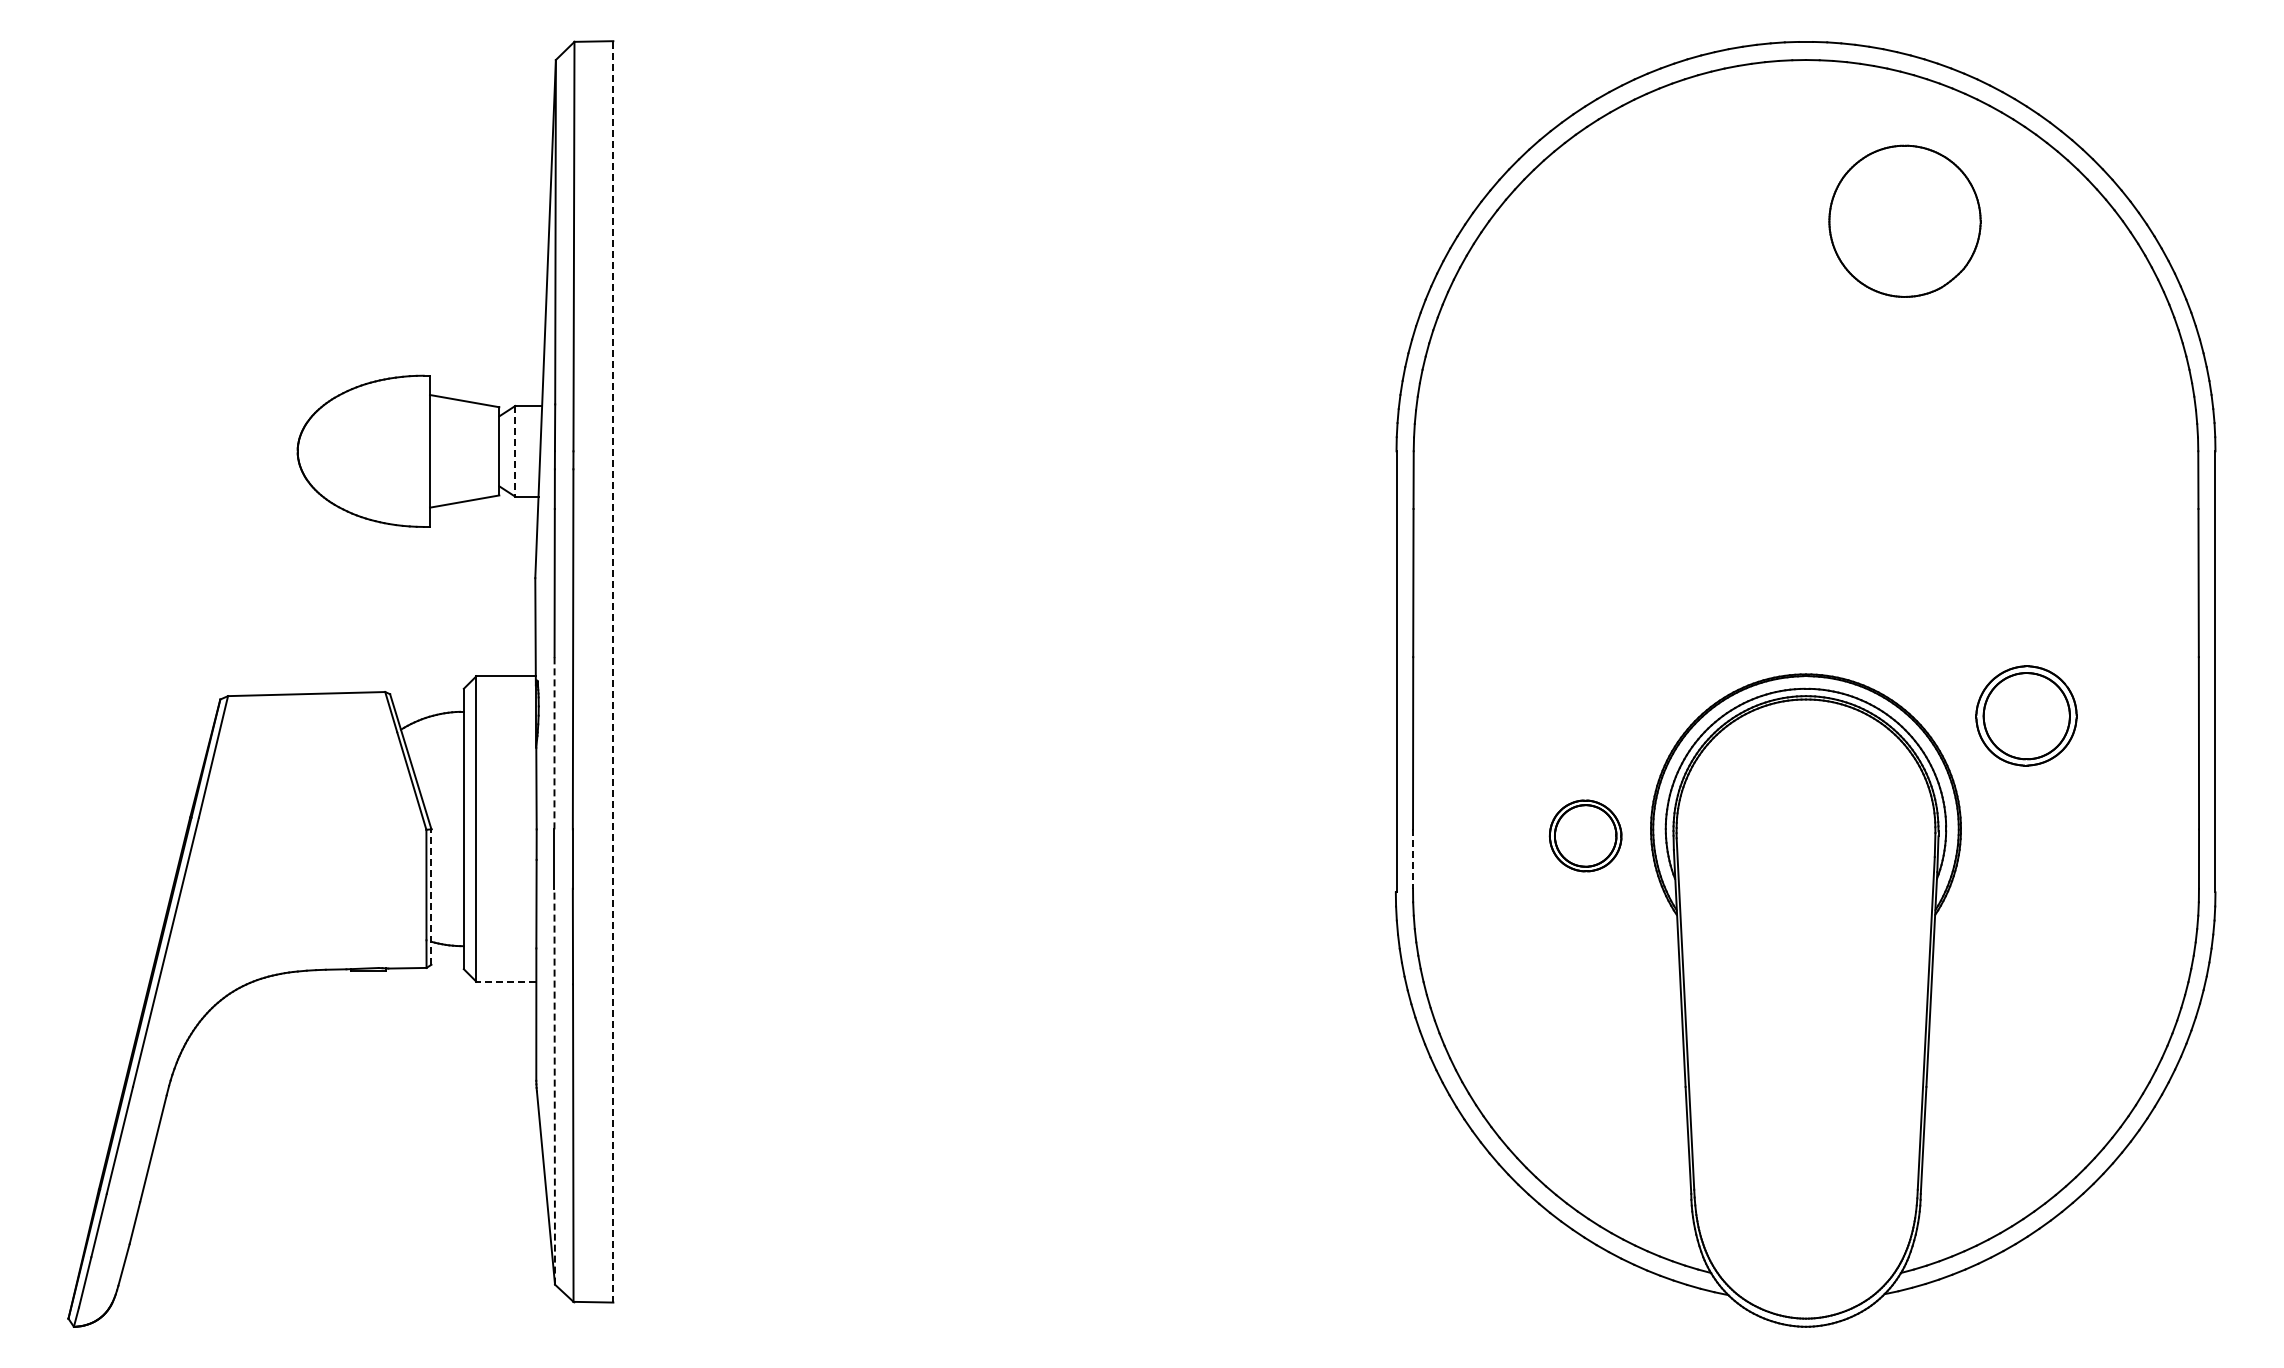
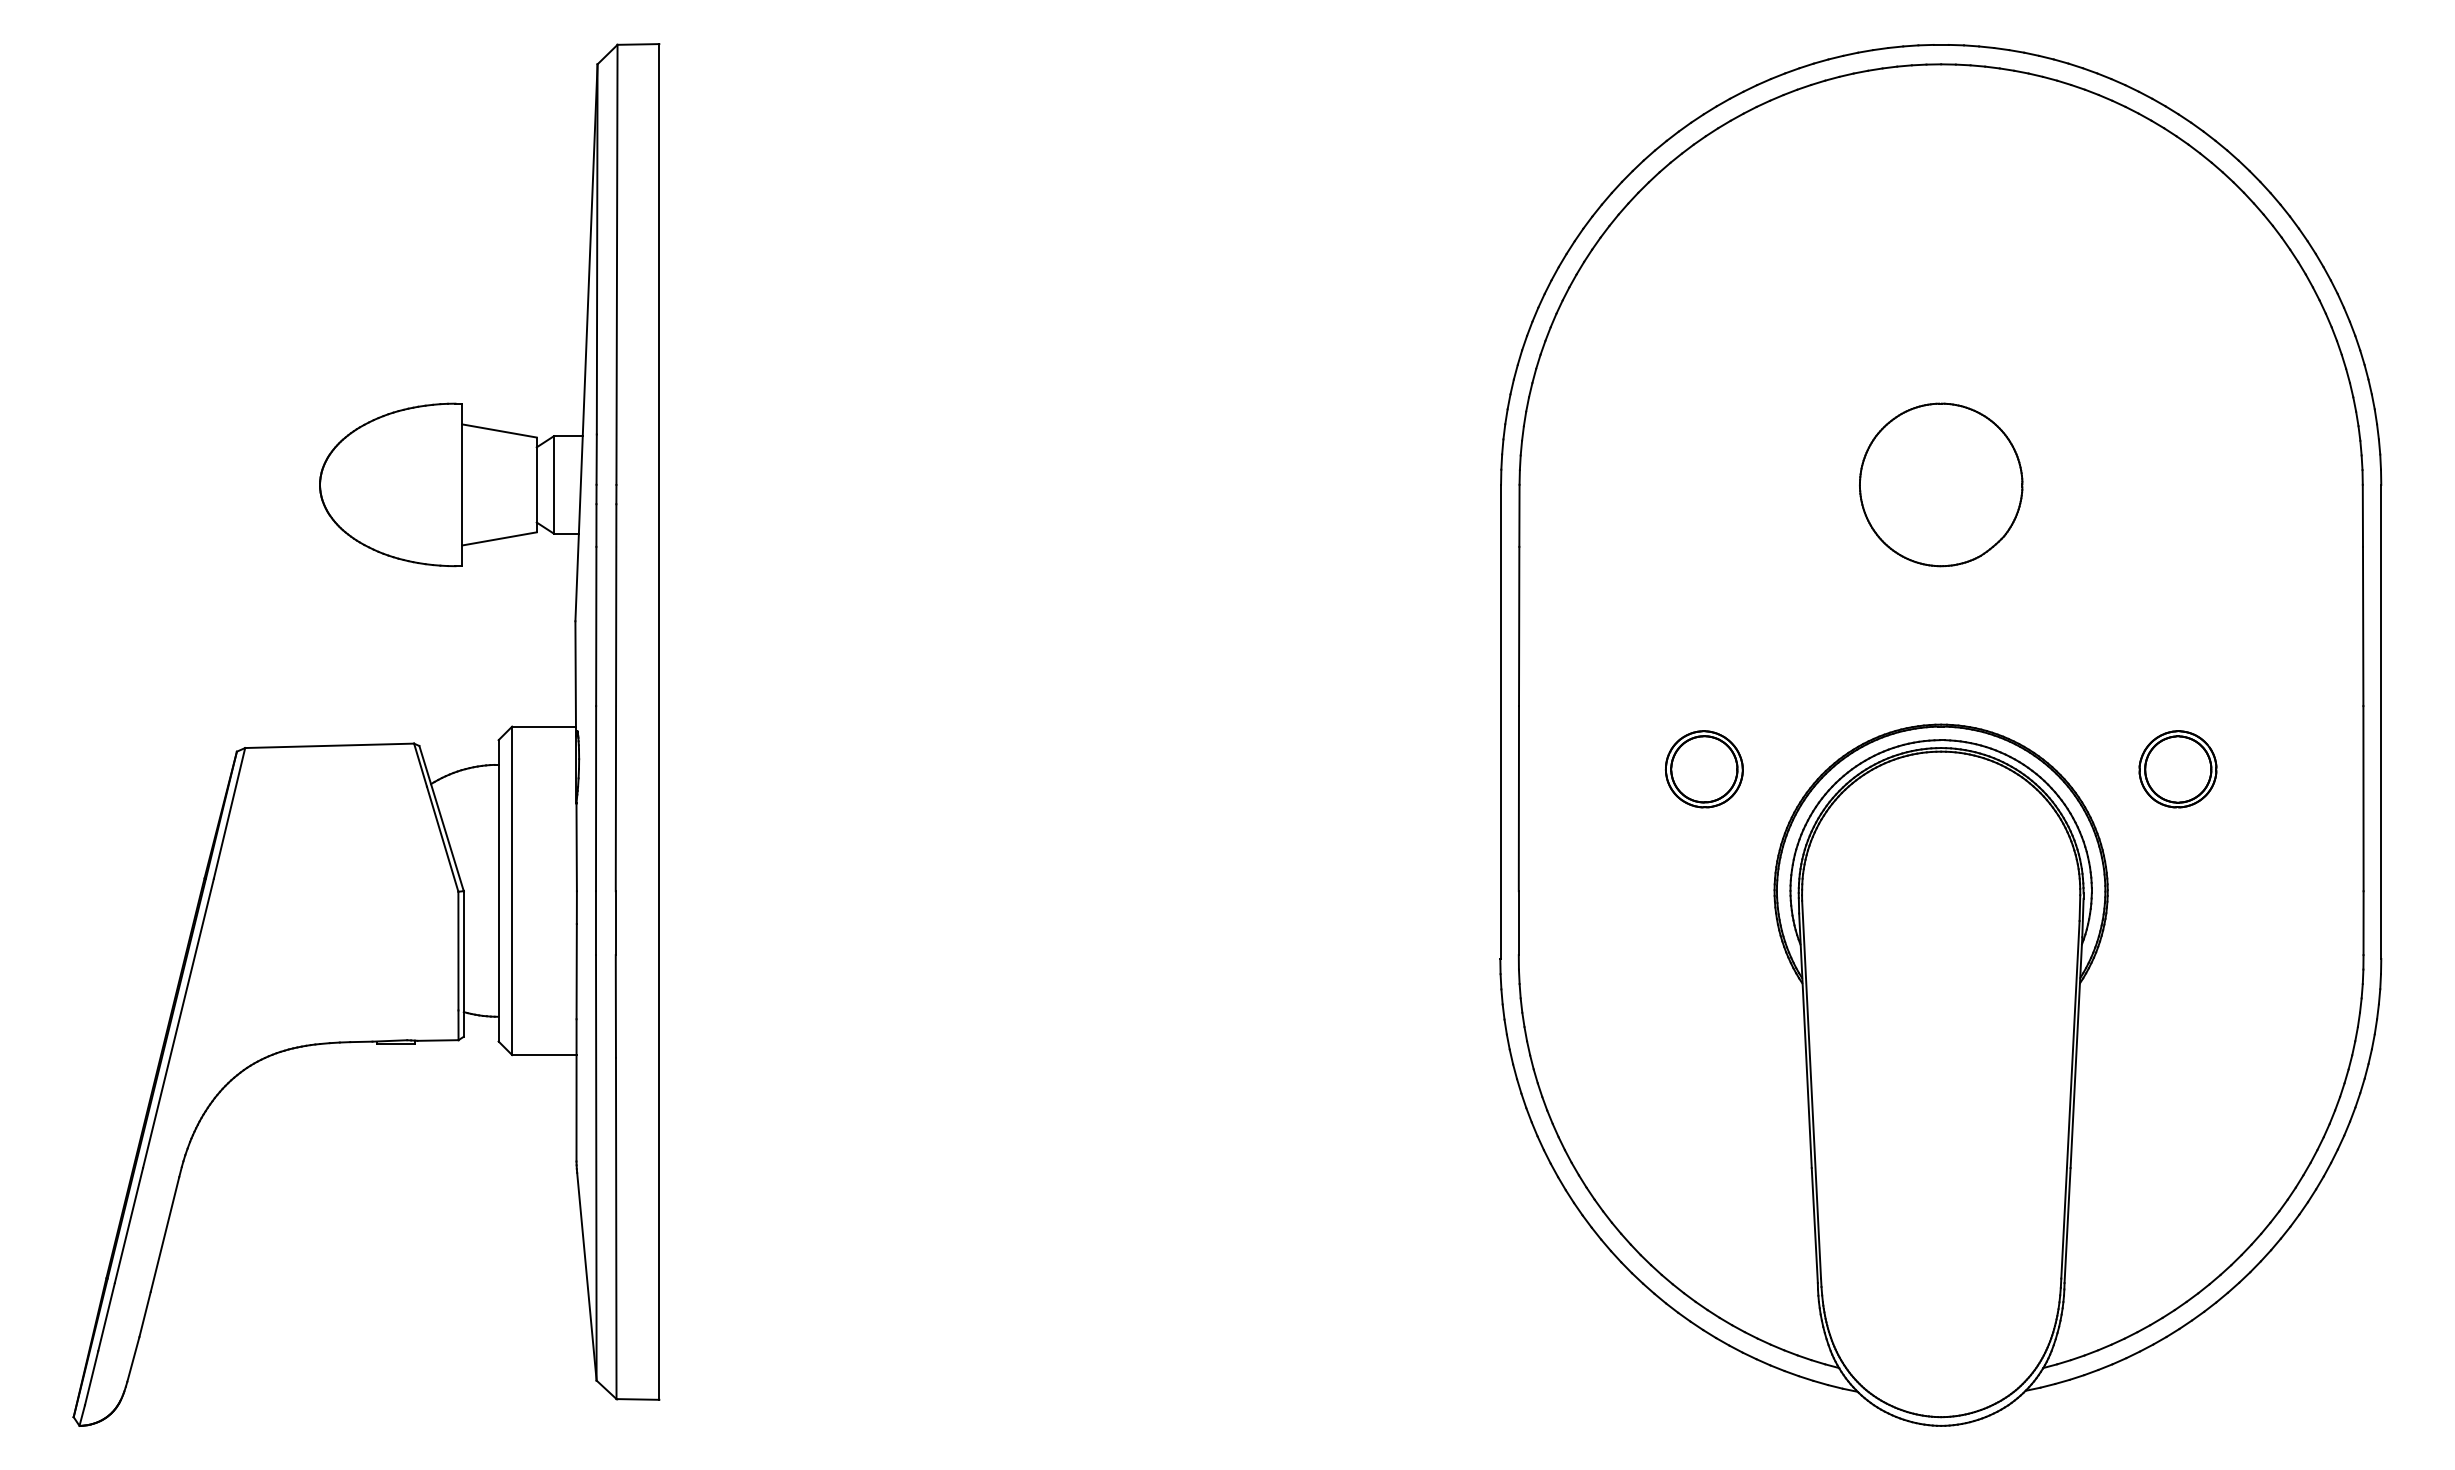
part: (1904, 220) -> (1940, 484), moved
line: (515, 451) -> (554, 485), dashed -> solid
line: (613, 671) -> (659, 721), dashed -> solid
part: (2025, 715) -> (2177, 768), size x0.71
line: (554, 742) -> (596, 797), dashed -> solid
part: (1585, 835) -> (1704, 768), moved
line: (1413, 859) -> (1519, 923), dashed -> solid
line: (431, 896) -> (463, 963), dashed -> solid
line: (506, 981) -> (544, 1054), dashed -> solid
line: (554, 1086) -> (596, 1167), dashed -> solid

